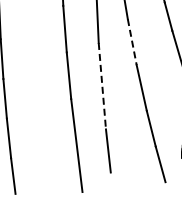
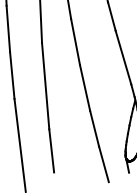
line: (132, 42) -> (75, 42), dashed -> solid
line: (102, 86) -> (45, 86), dashed -> solid

